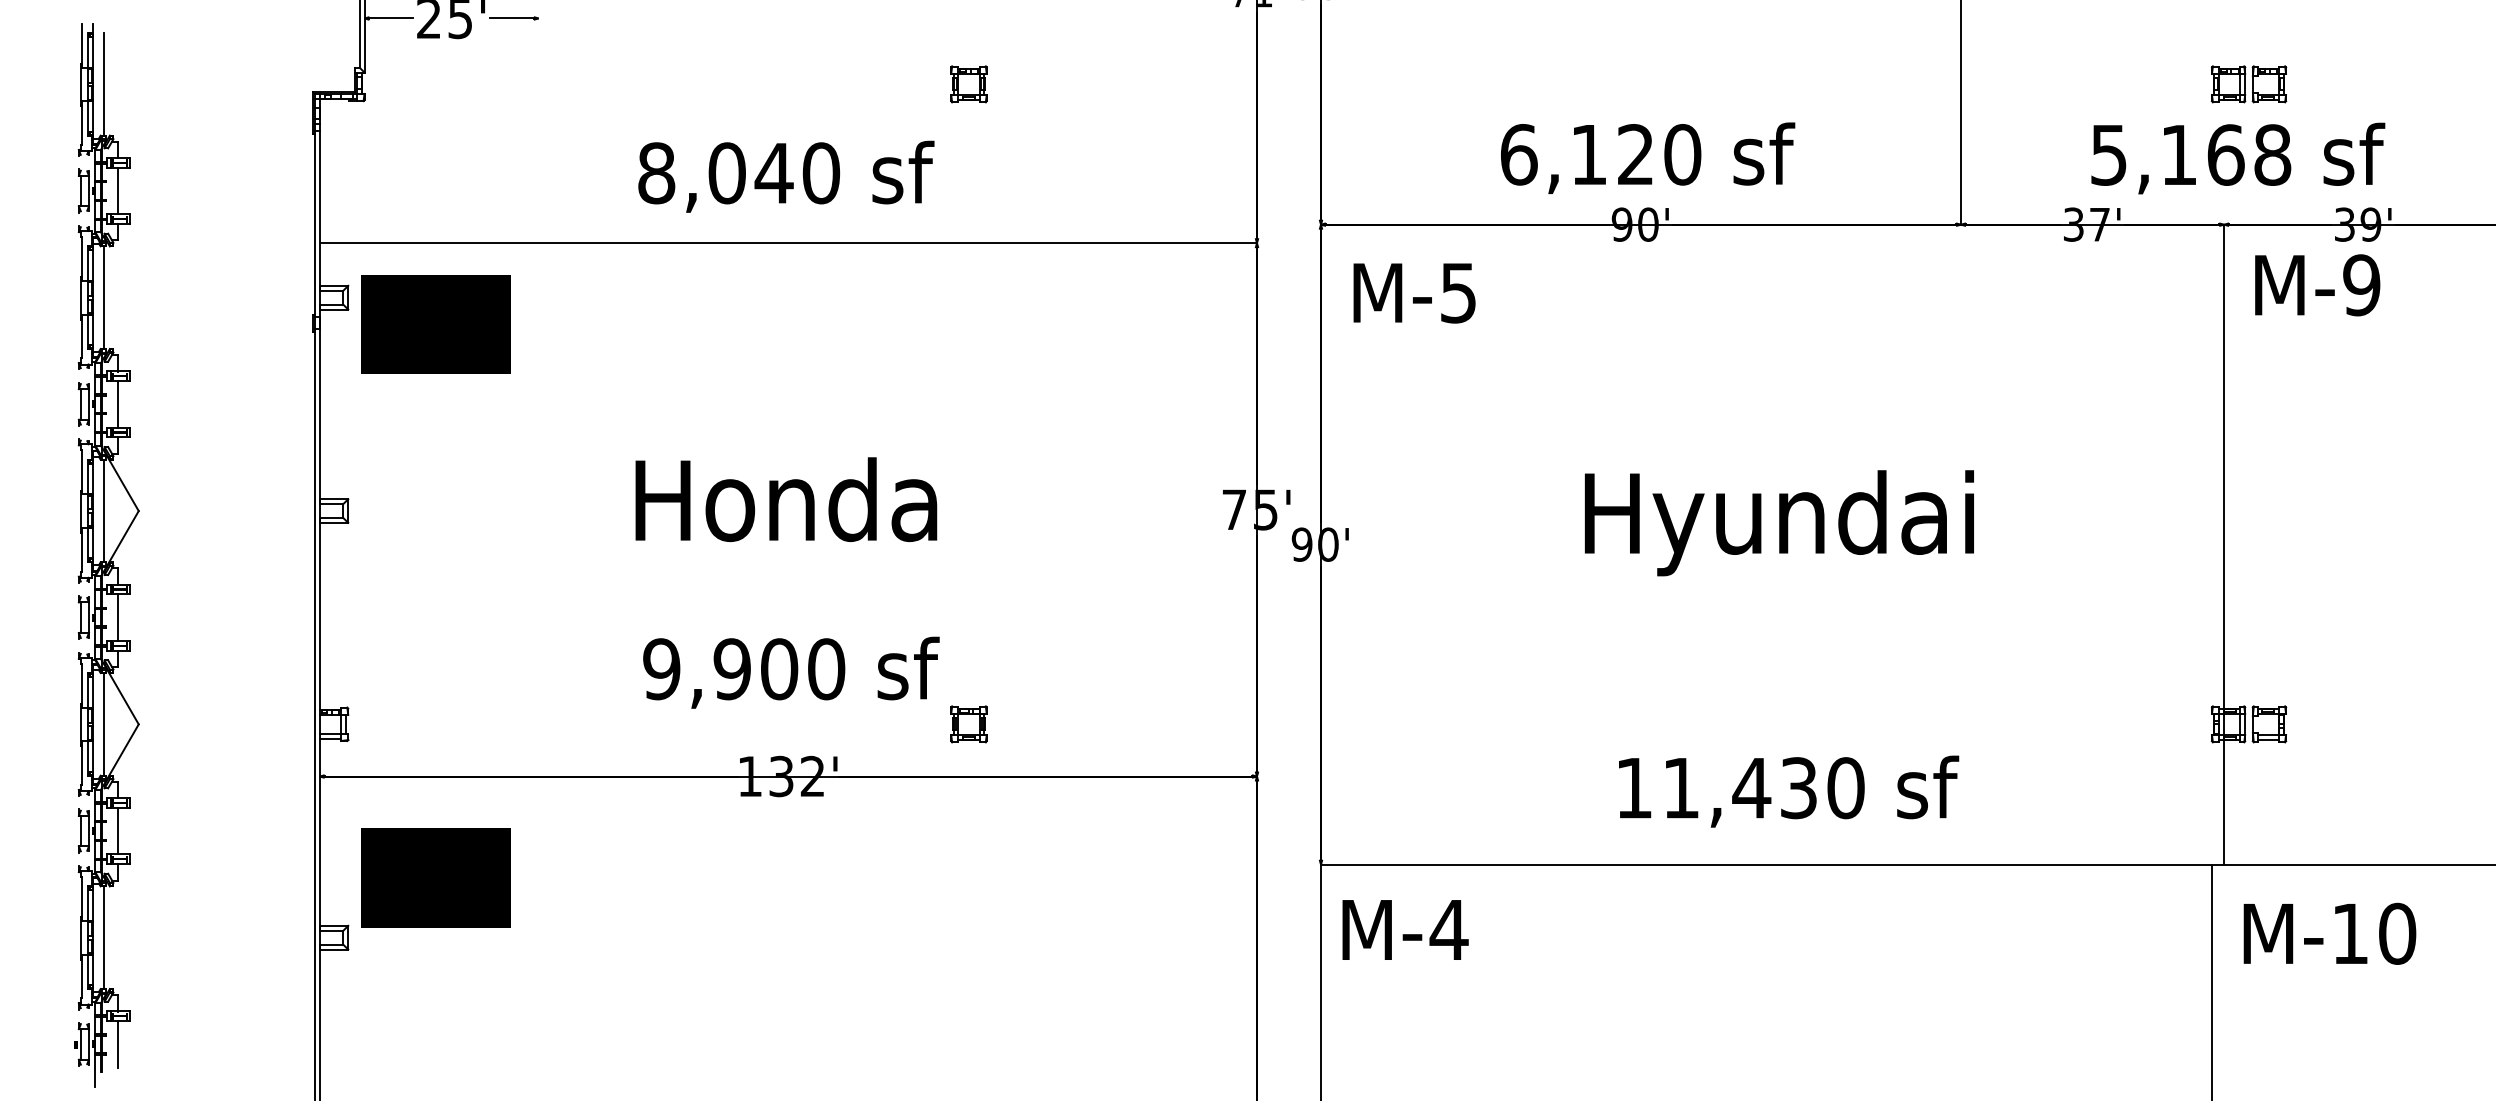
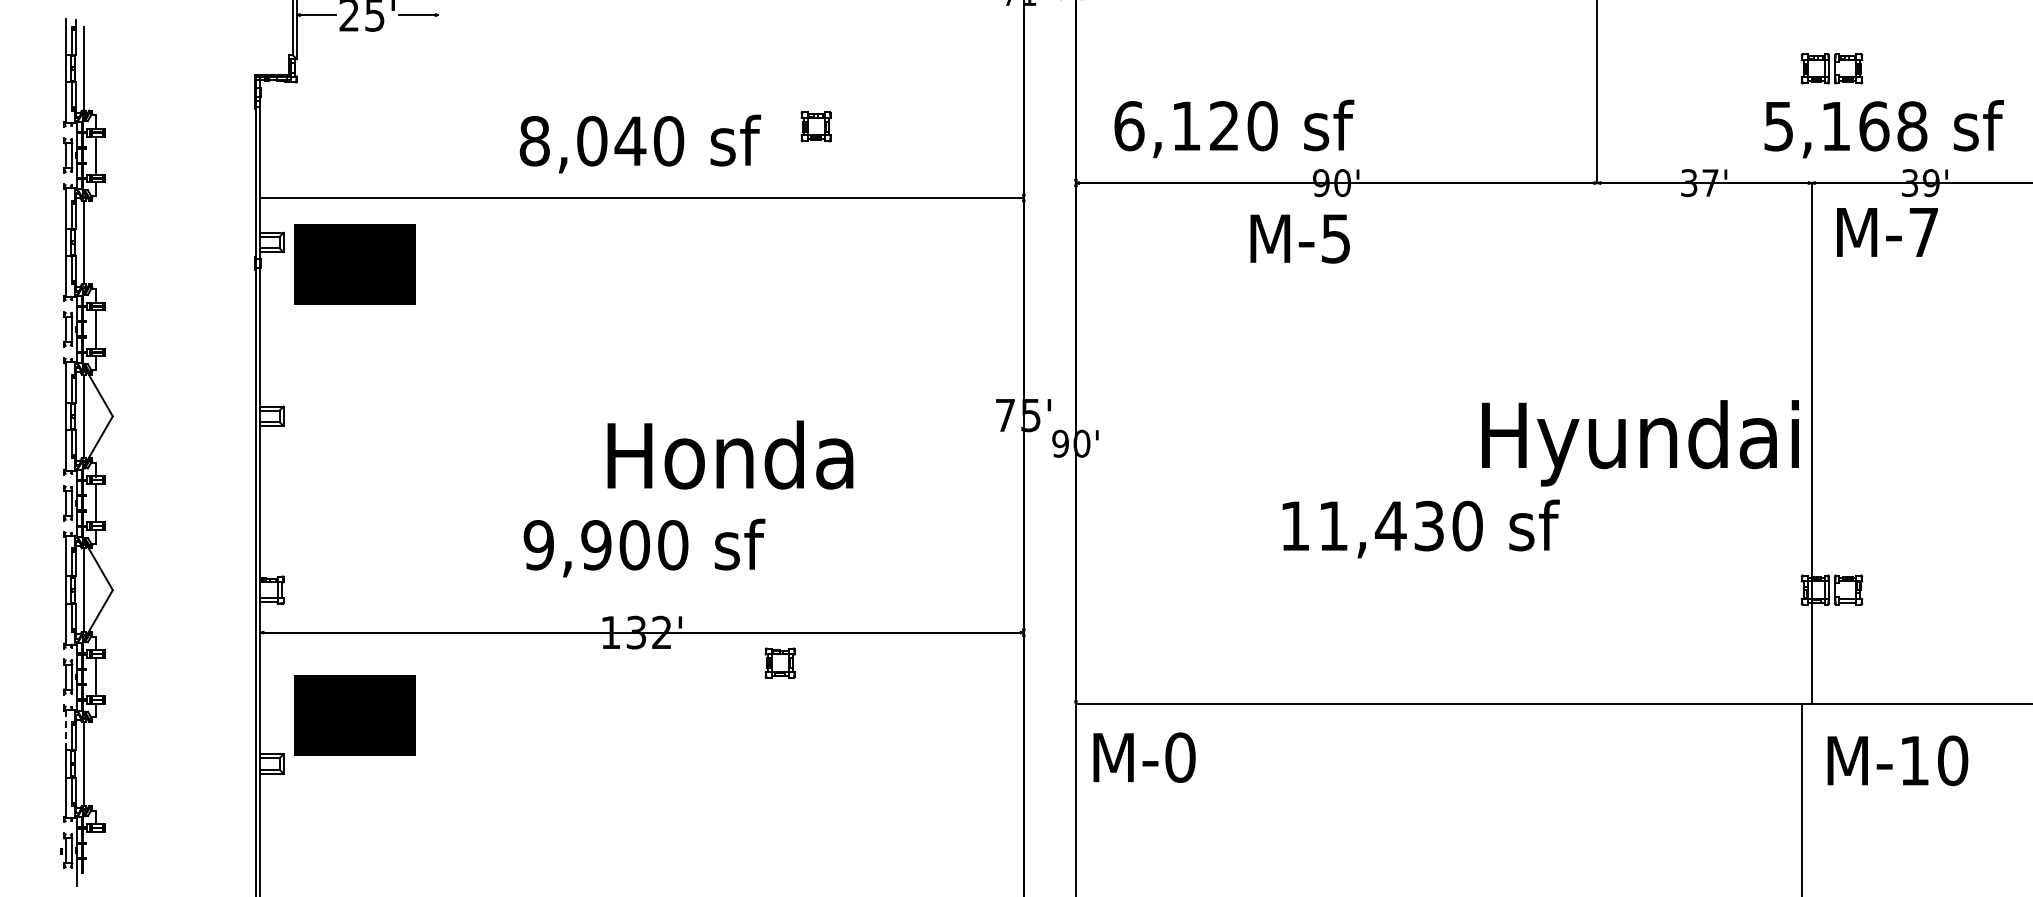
part: (968, 84) -> (815, 126), moved
text: (1648, 157) -> (1234, 128), moved
text: (2237, 158) -> (1883, 129), moved
text: (2361, 285) -> (1923, 232), M-9 -> M-7
text: (1413, 292) -> (1299, 238), moved
text: (786, 498) -> (730, 454), moved
text: (1779, 523) -> (1640, 443), moved
part: (968, 723) -> (779, 662), moved
text: (1788, 791) -> (1420, 528), moved
line: (81, 899) -> (66, 732), solid -> dashed
text: (1449, 929) -> (1180, 757), M-4 -> M-0
line: (118, 1043) -> (96, 850), removed

